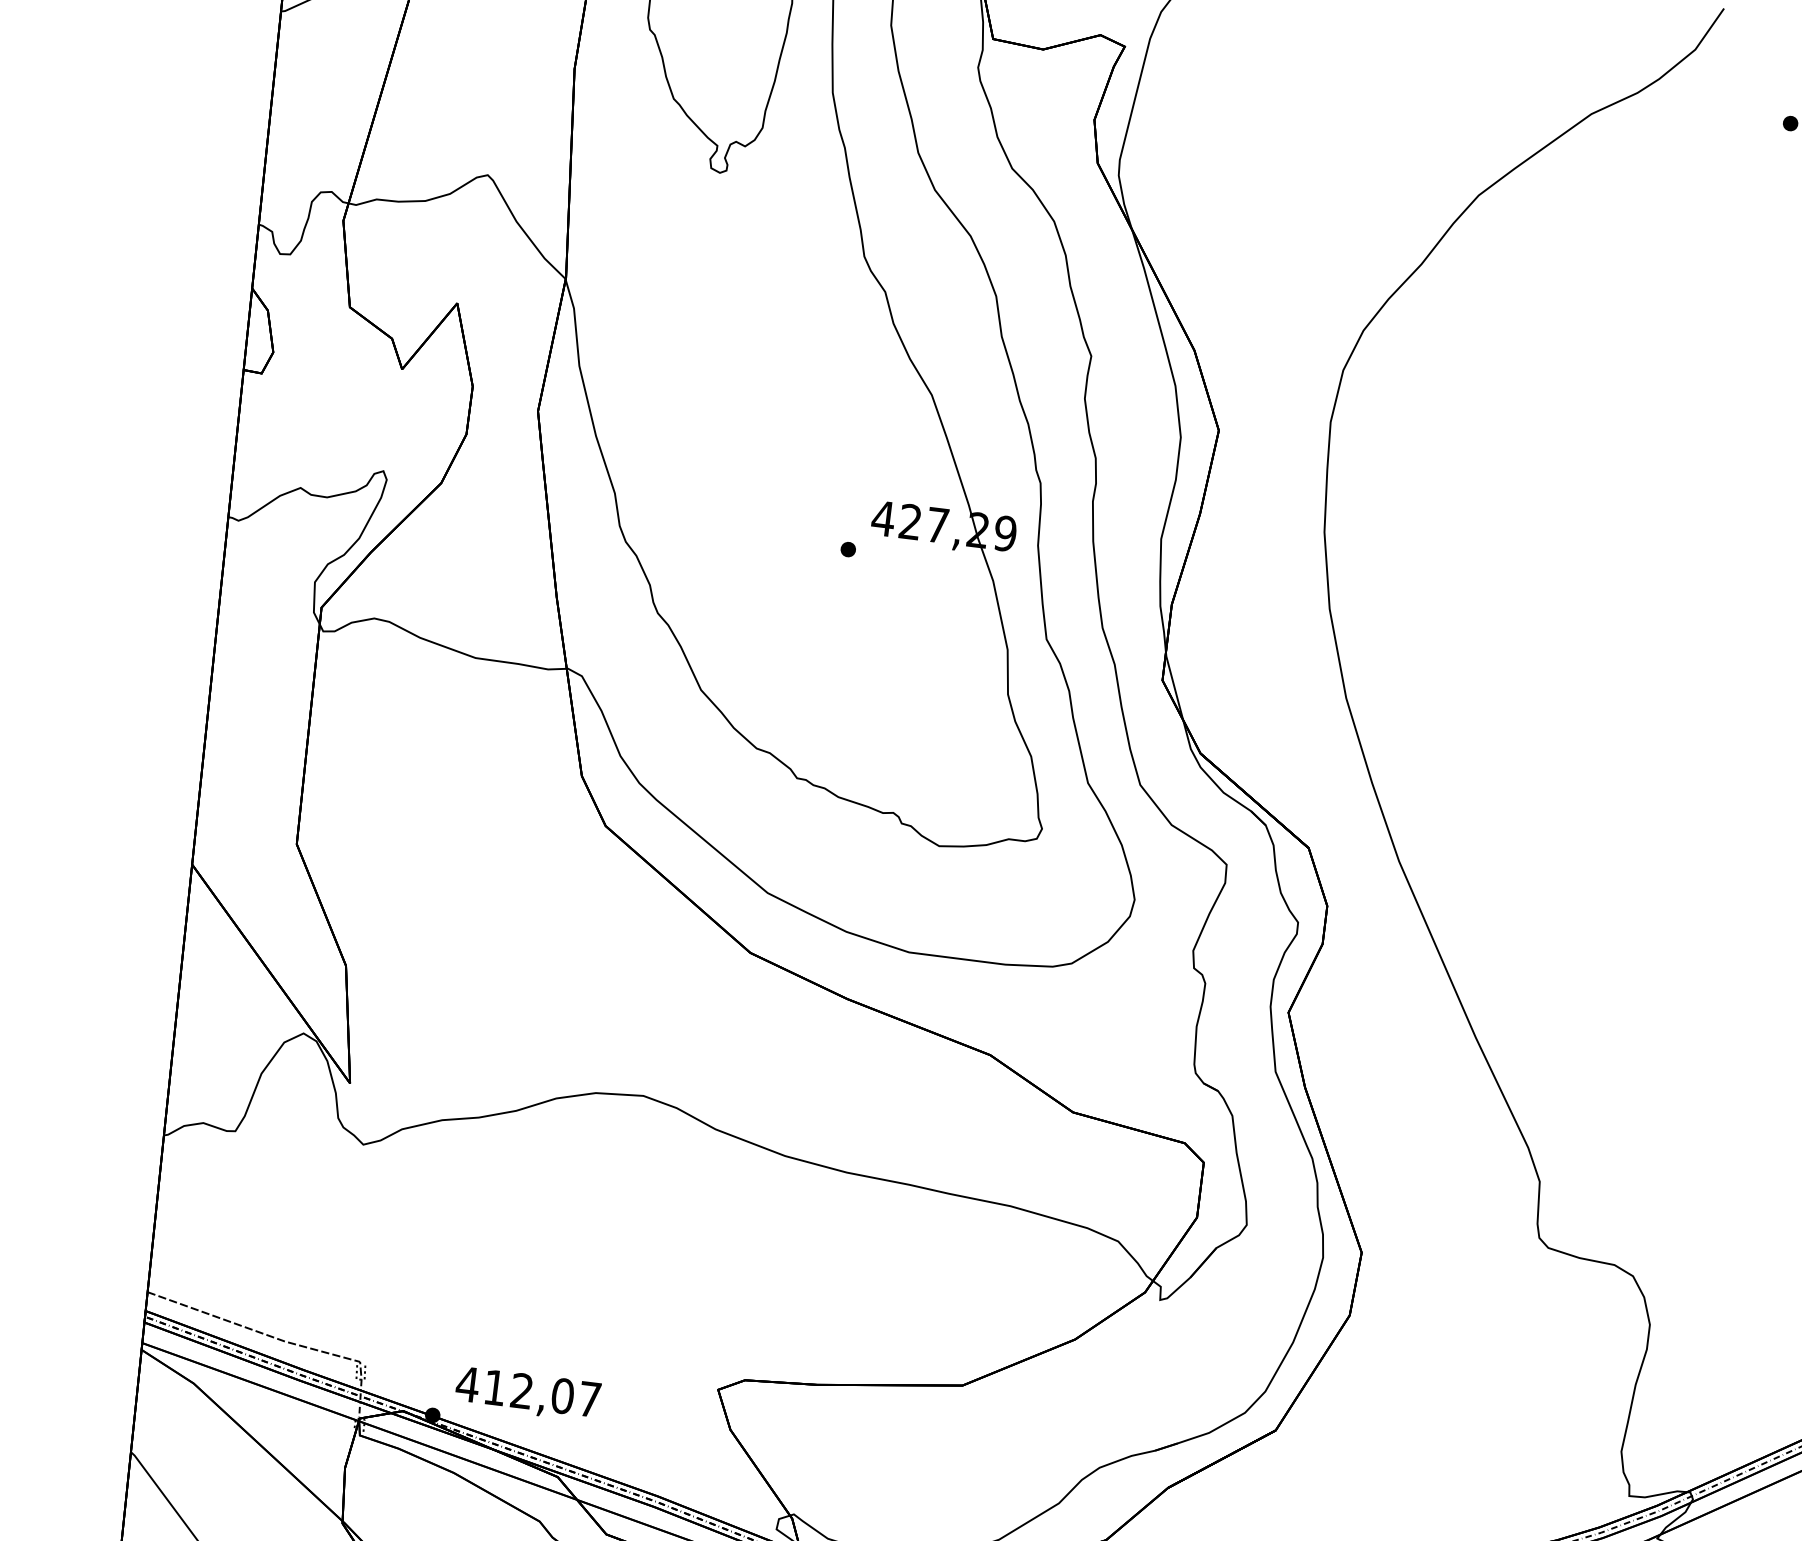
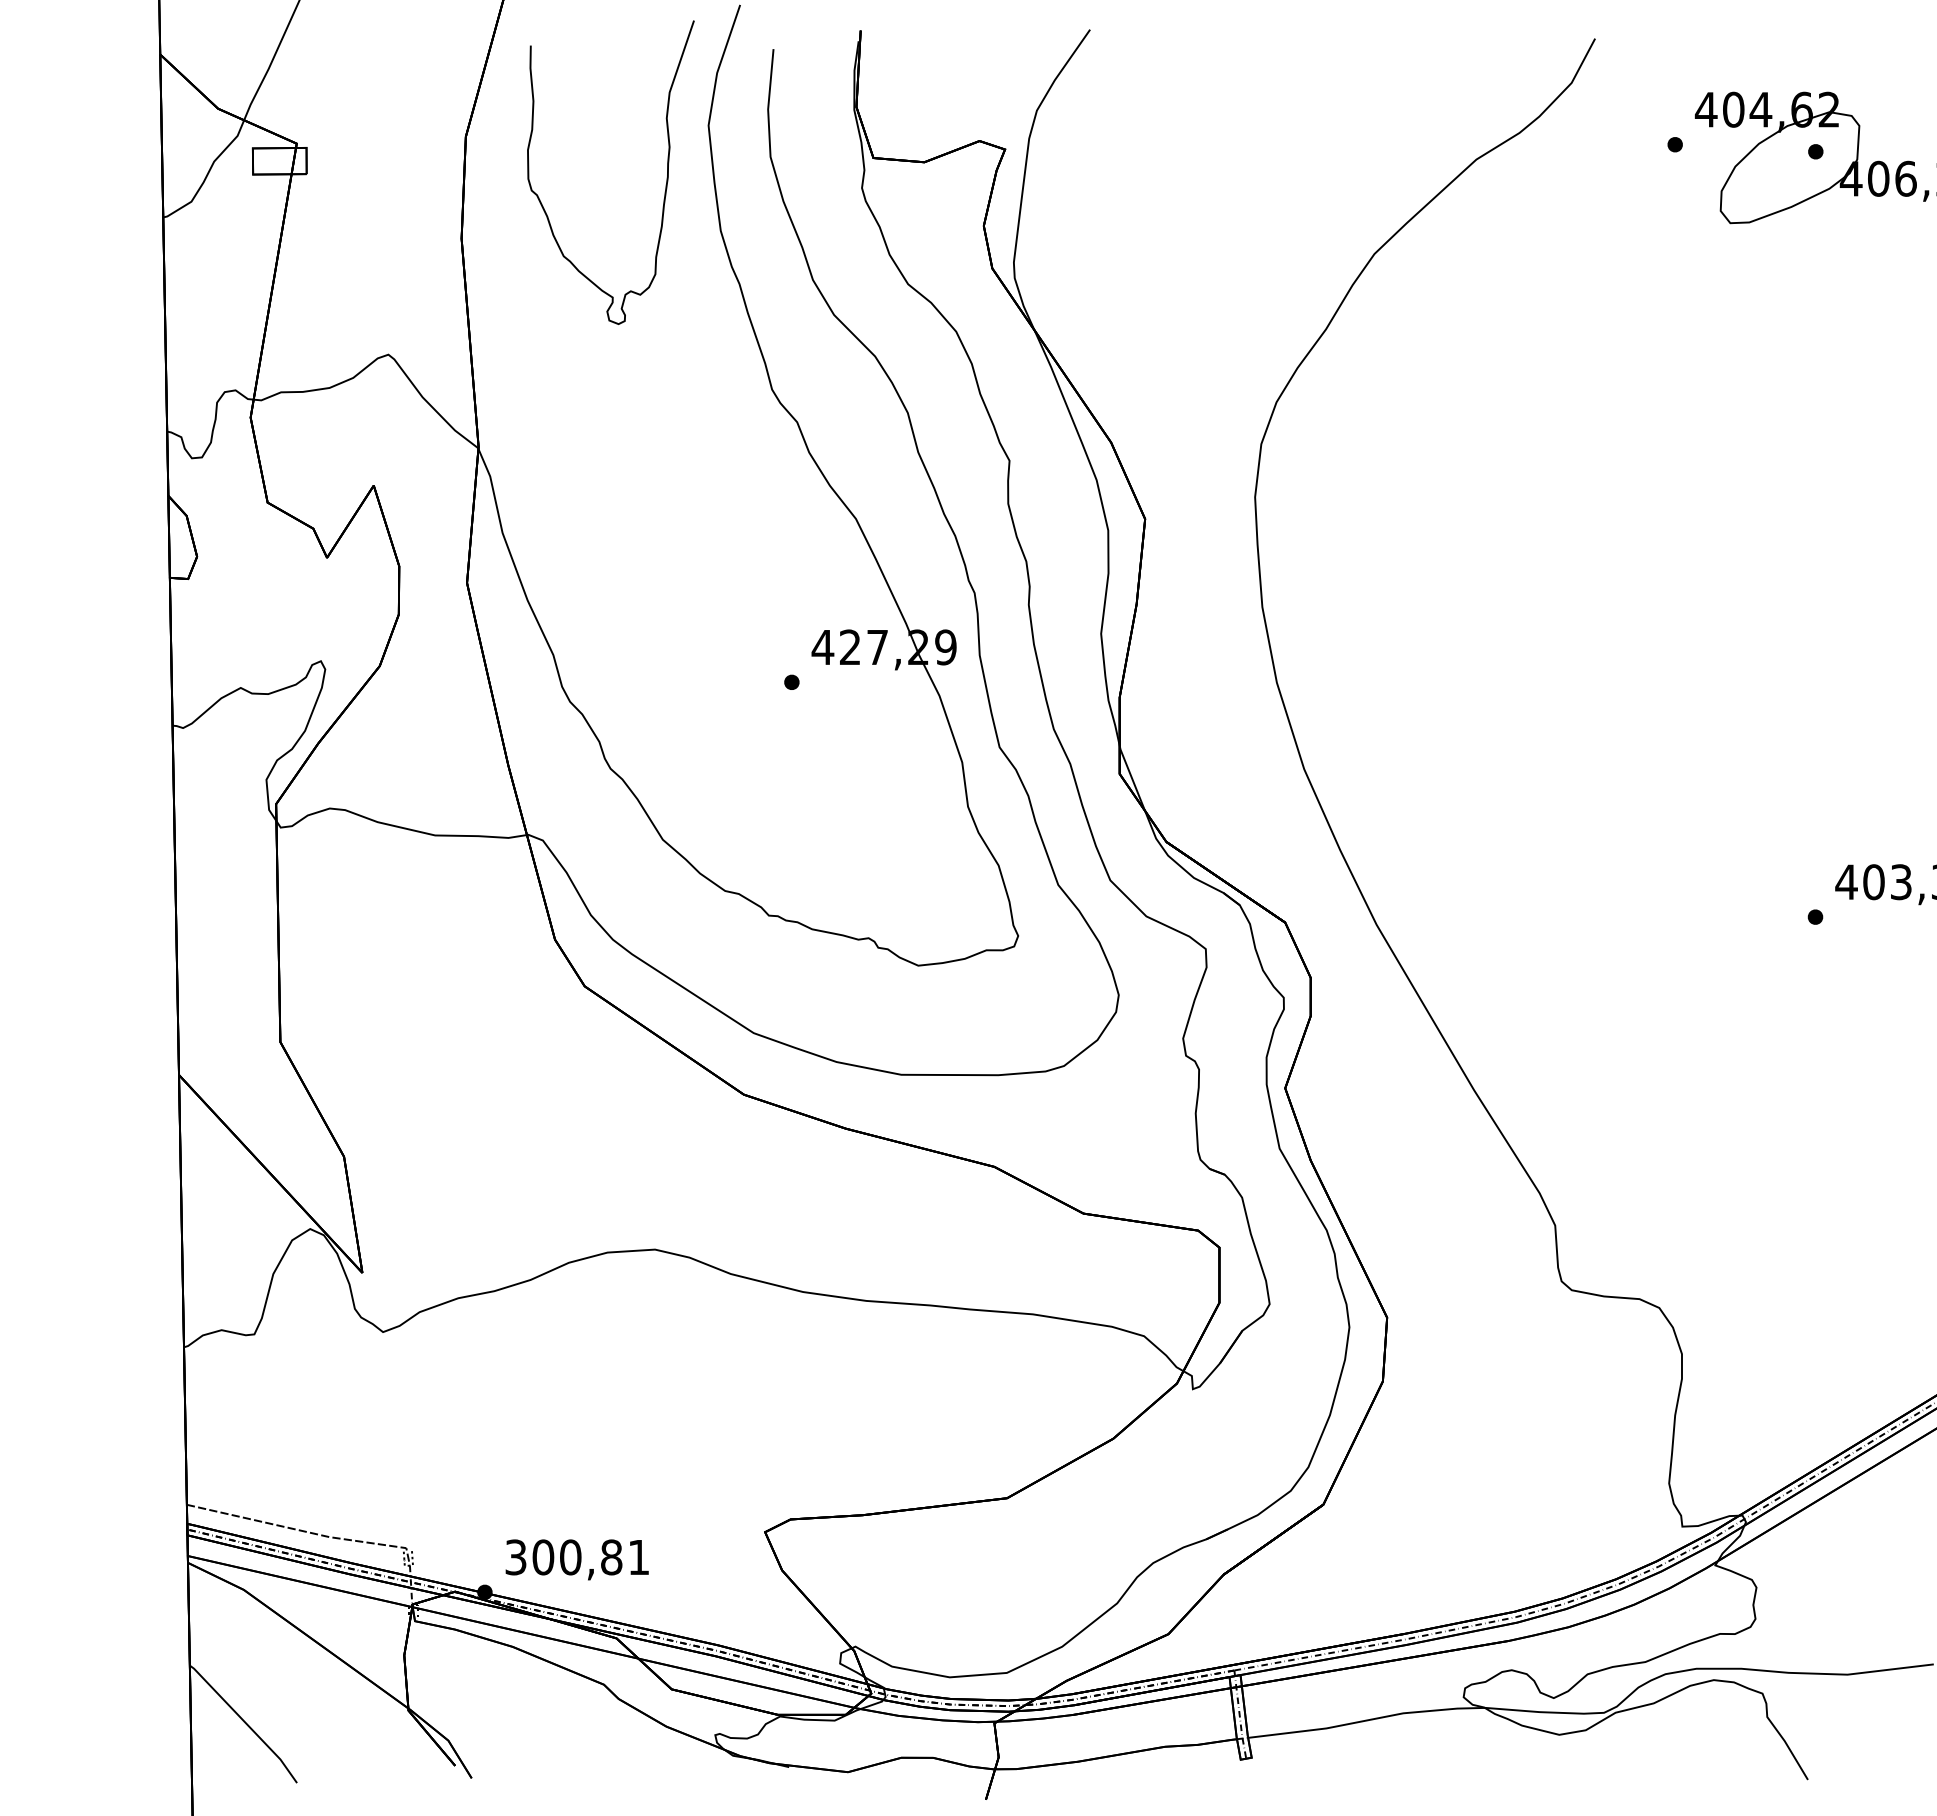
text: (527, 1391) -> (576, 1557), 412,07 -> 300,81

